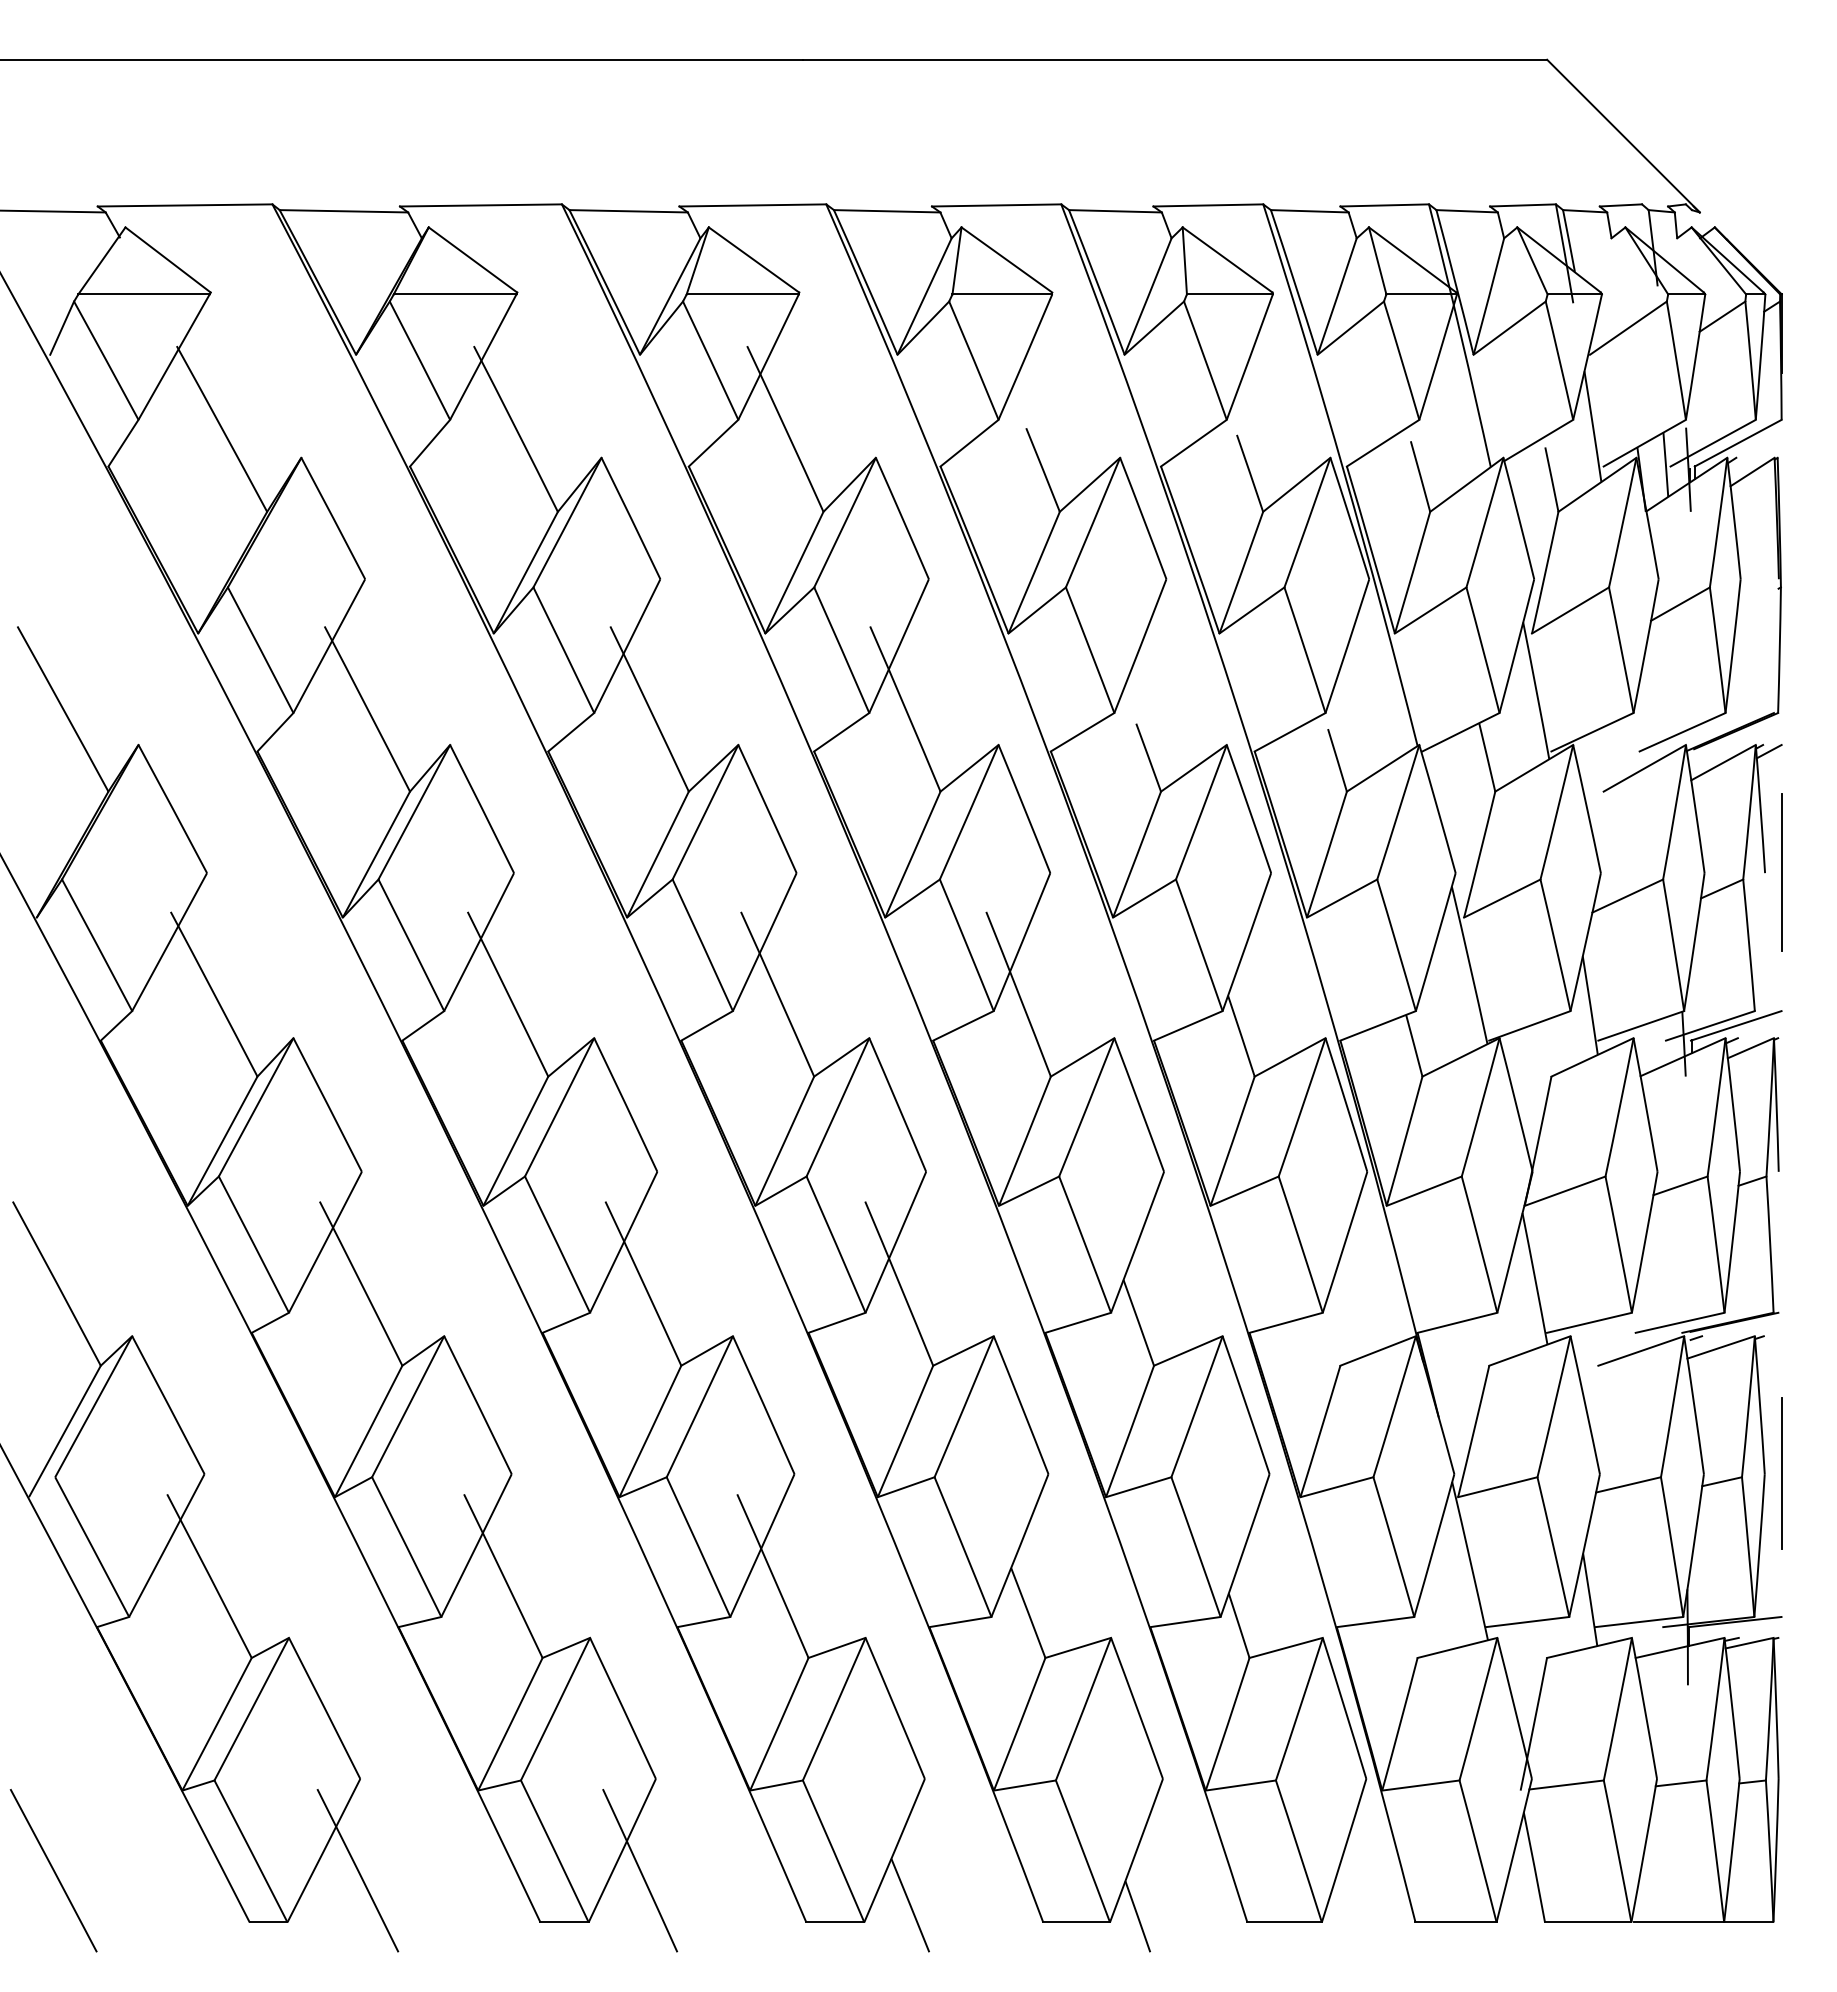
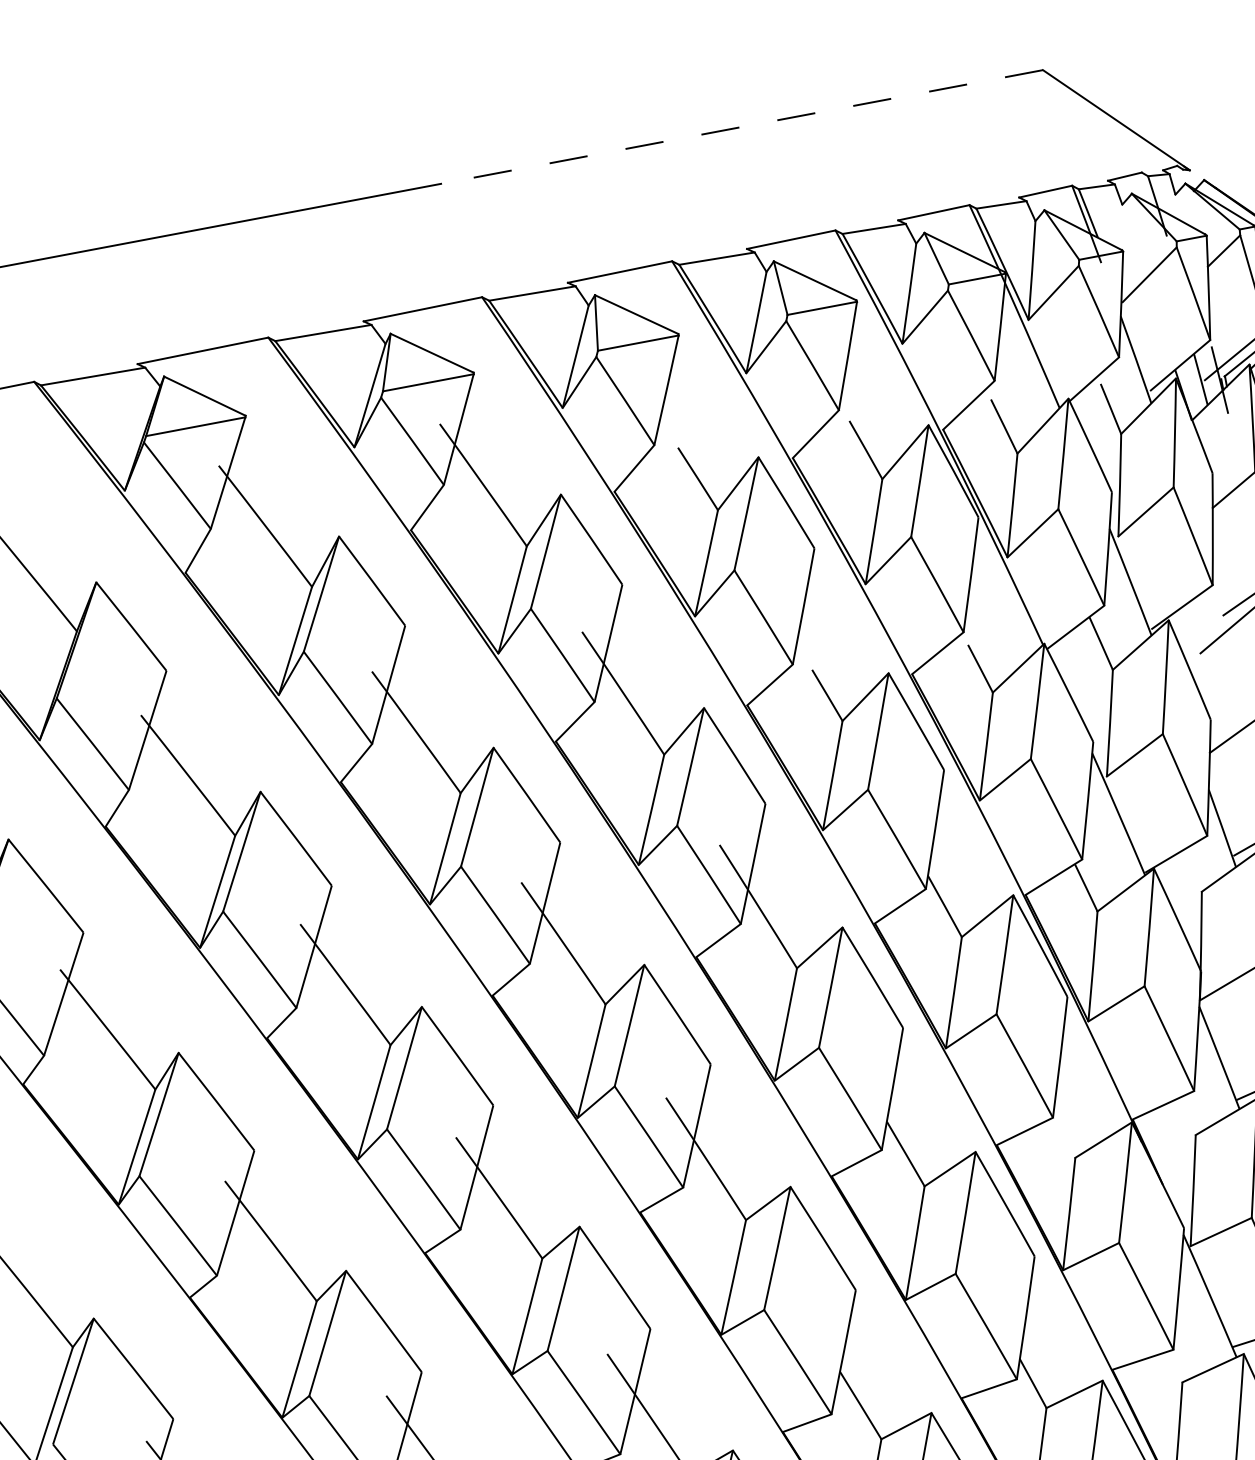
line: (1174, 59) -> (741, 126), solid -> dashed

